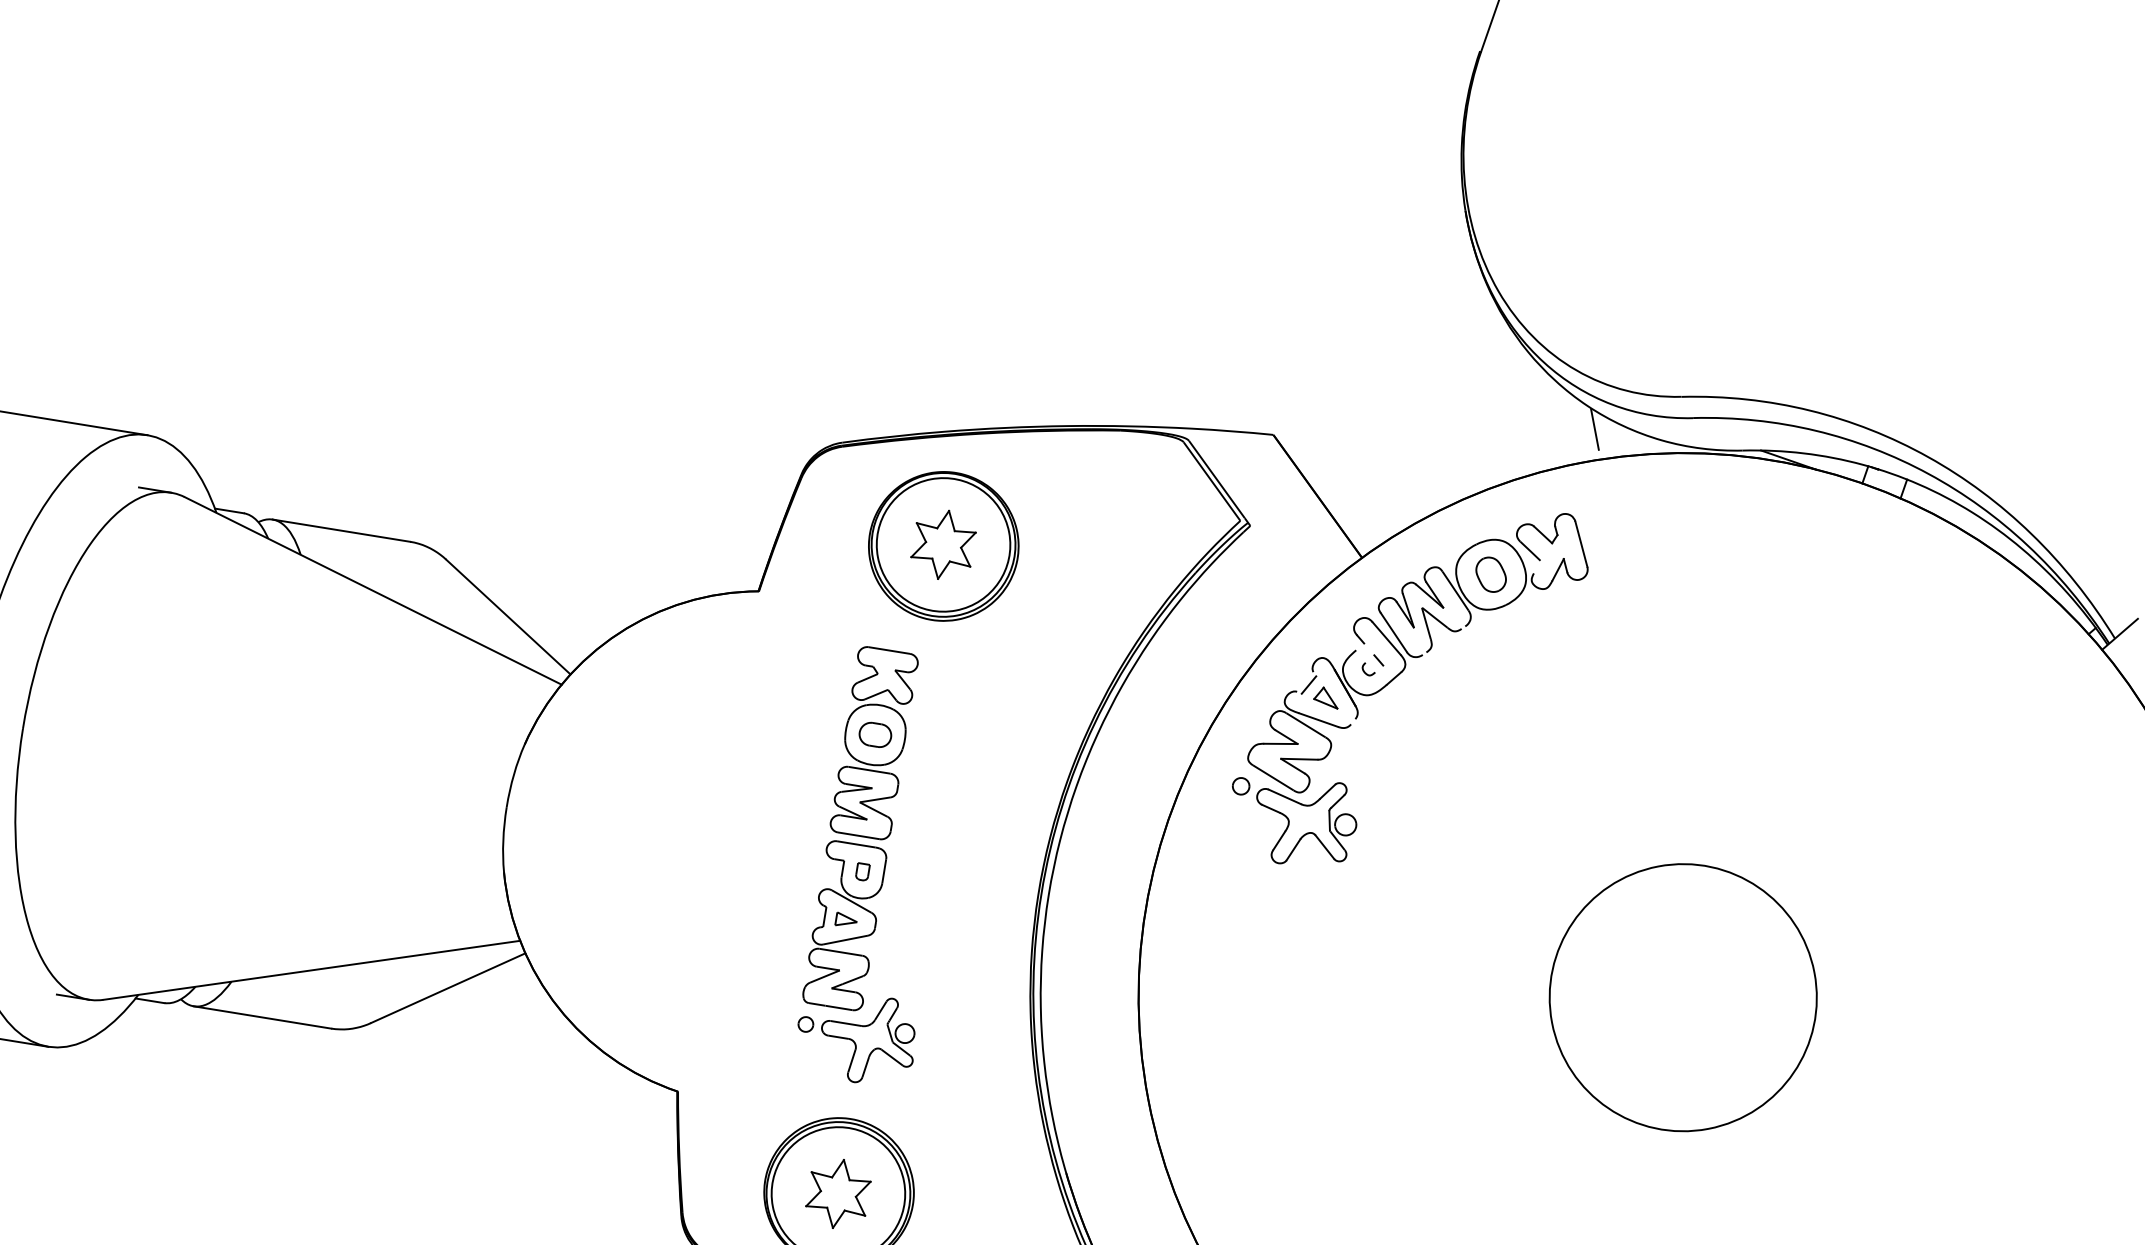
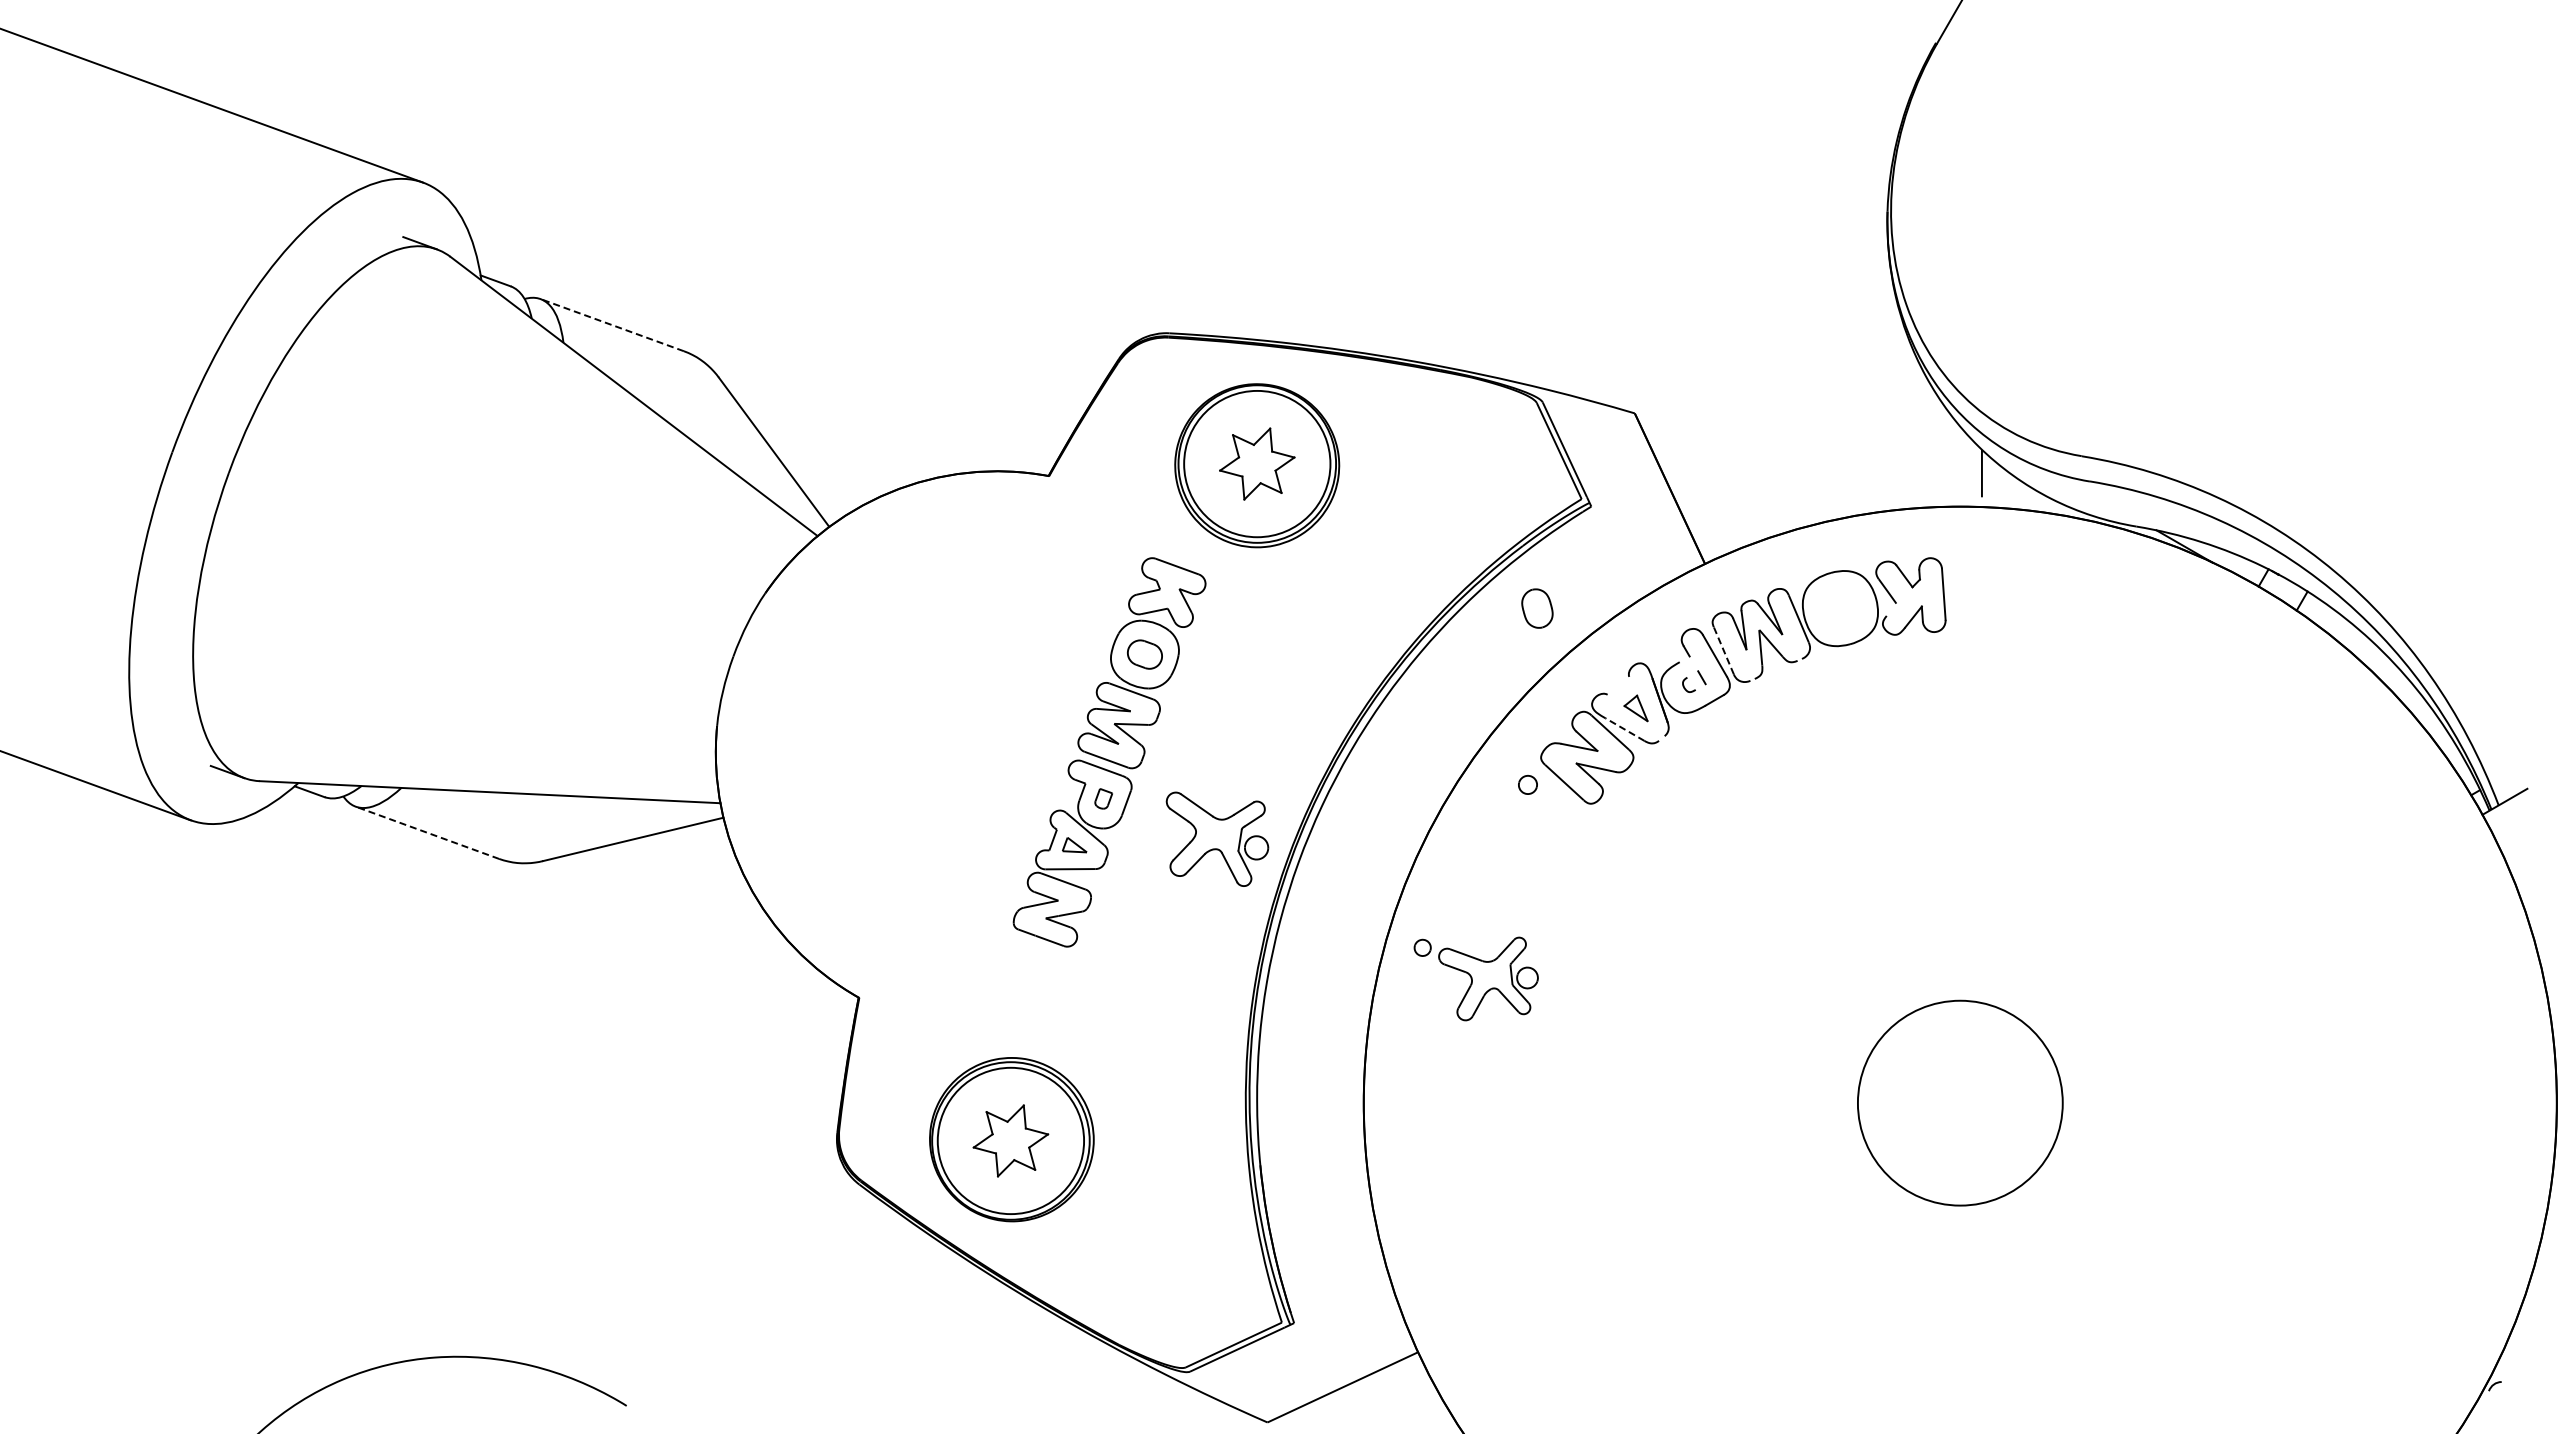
line: (340, 530) -> (611, 324), solid -> dashed
part: (1491, 574) -> (1537, 608), moved
line: (1393, 632) -> (1723, 650), solid -> dashed
line: (1308, 684) -> (1621, 689), removed
line: (1319, 719) -> (1625, 729), solid -> dashed
part: (1309, 823) -> (1217, 838), moved
circle: (1683, 997) -> (1960, 1102), size x0.7
line: (262, 1017) -> (427, 832), solid -> dashed
part: (858, 1042) -> (1475, 978), moved

